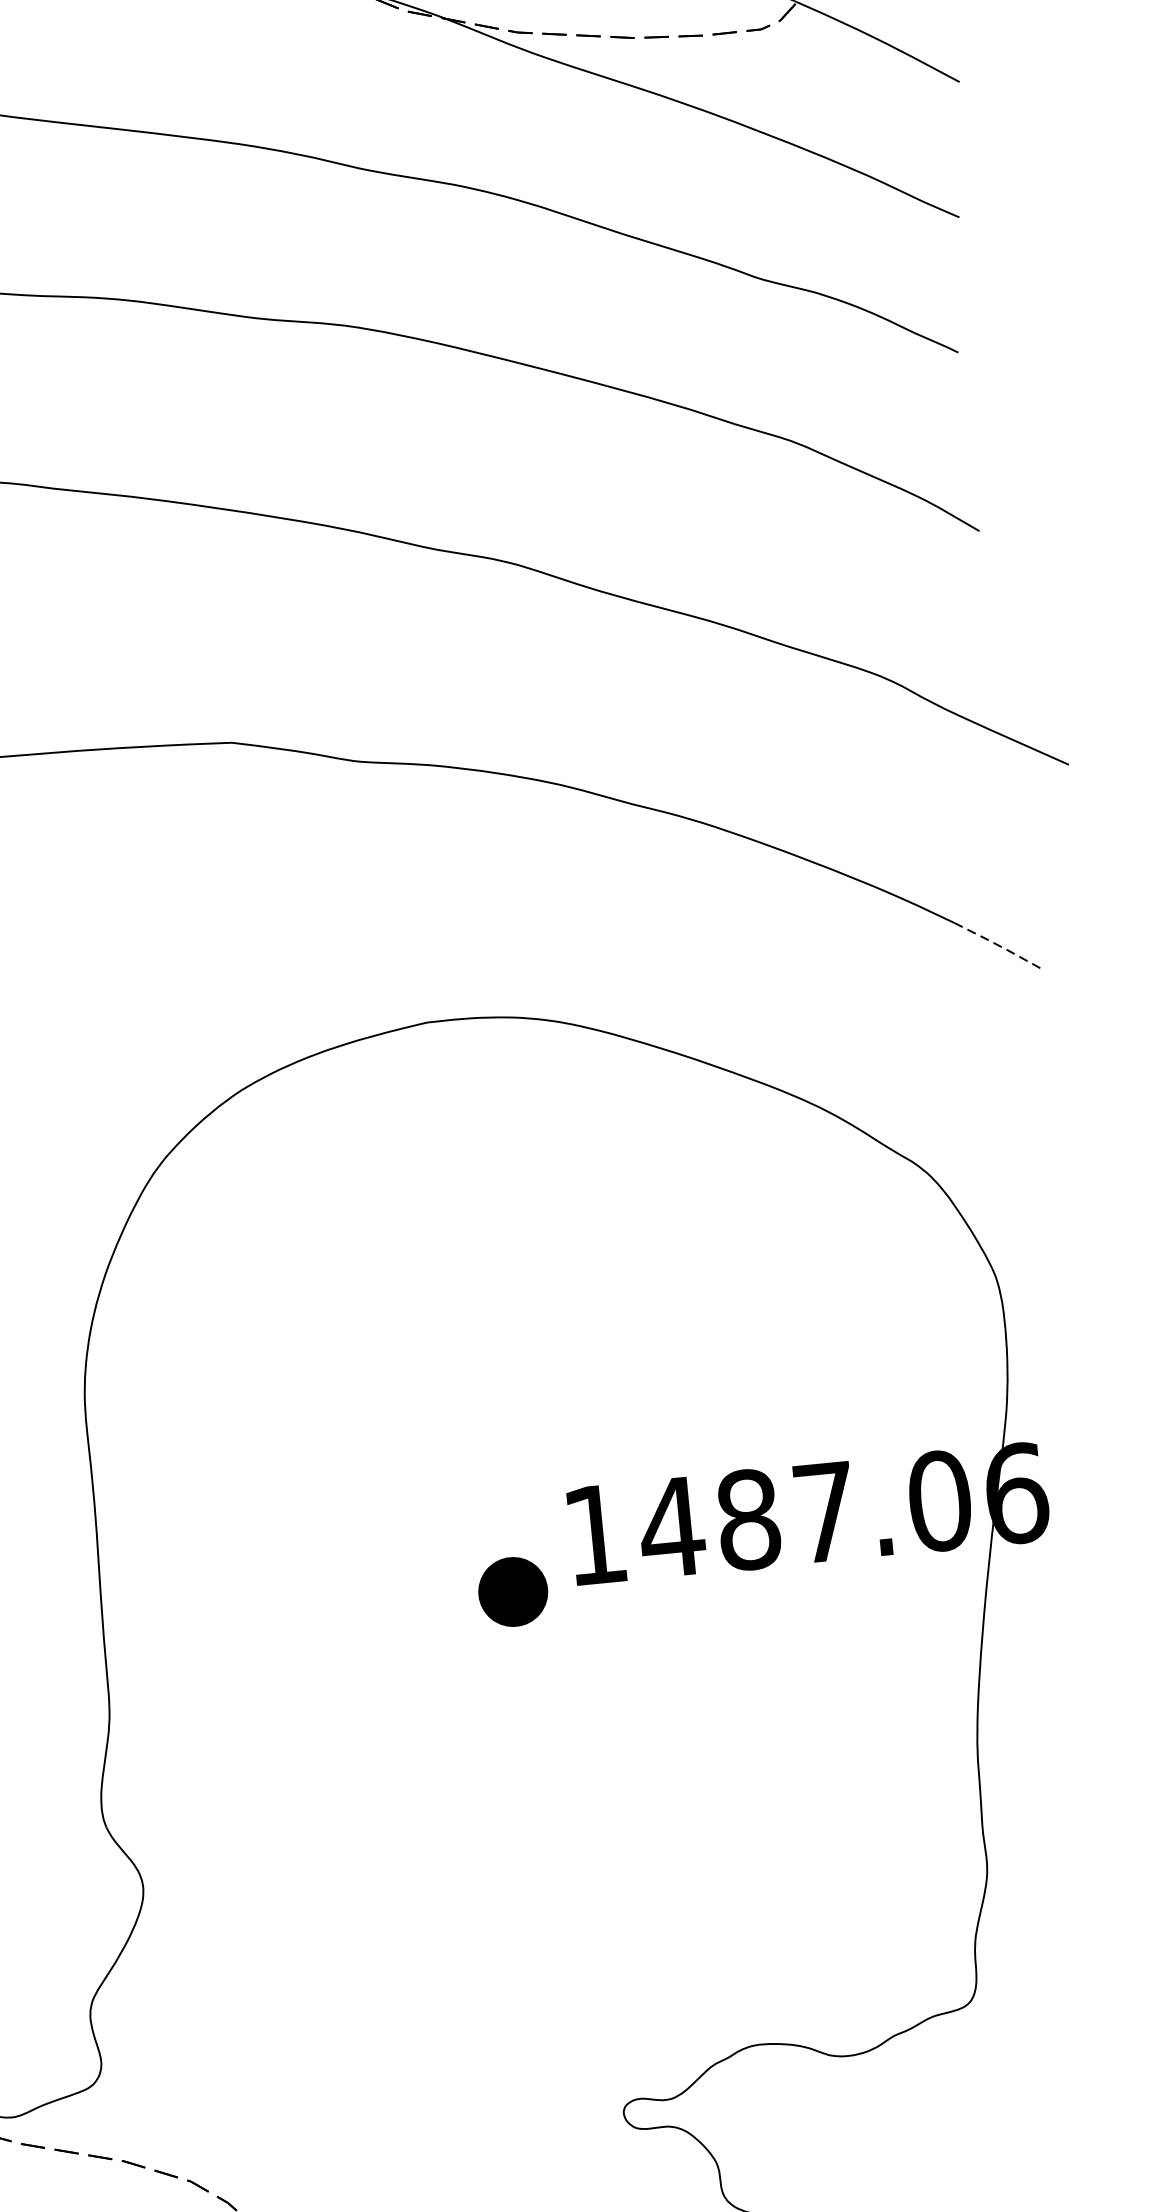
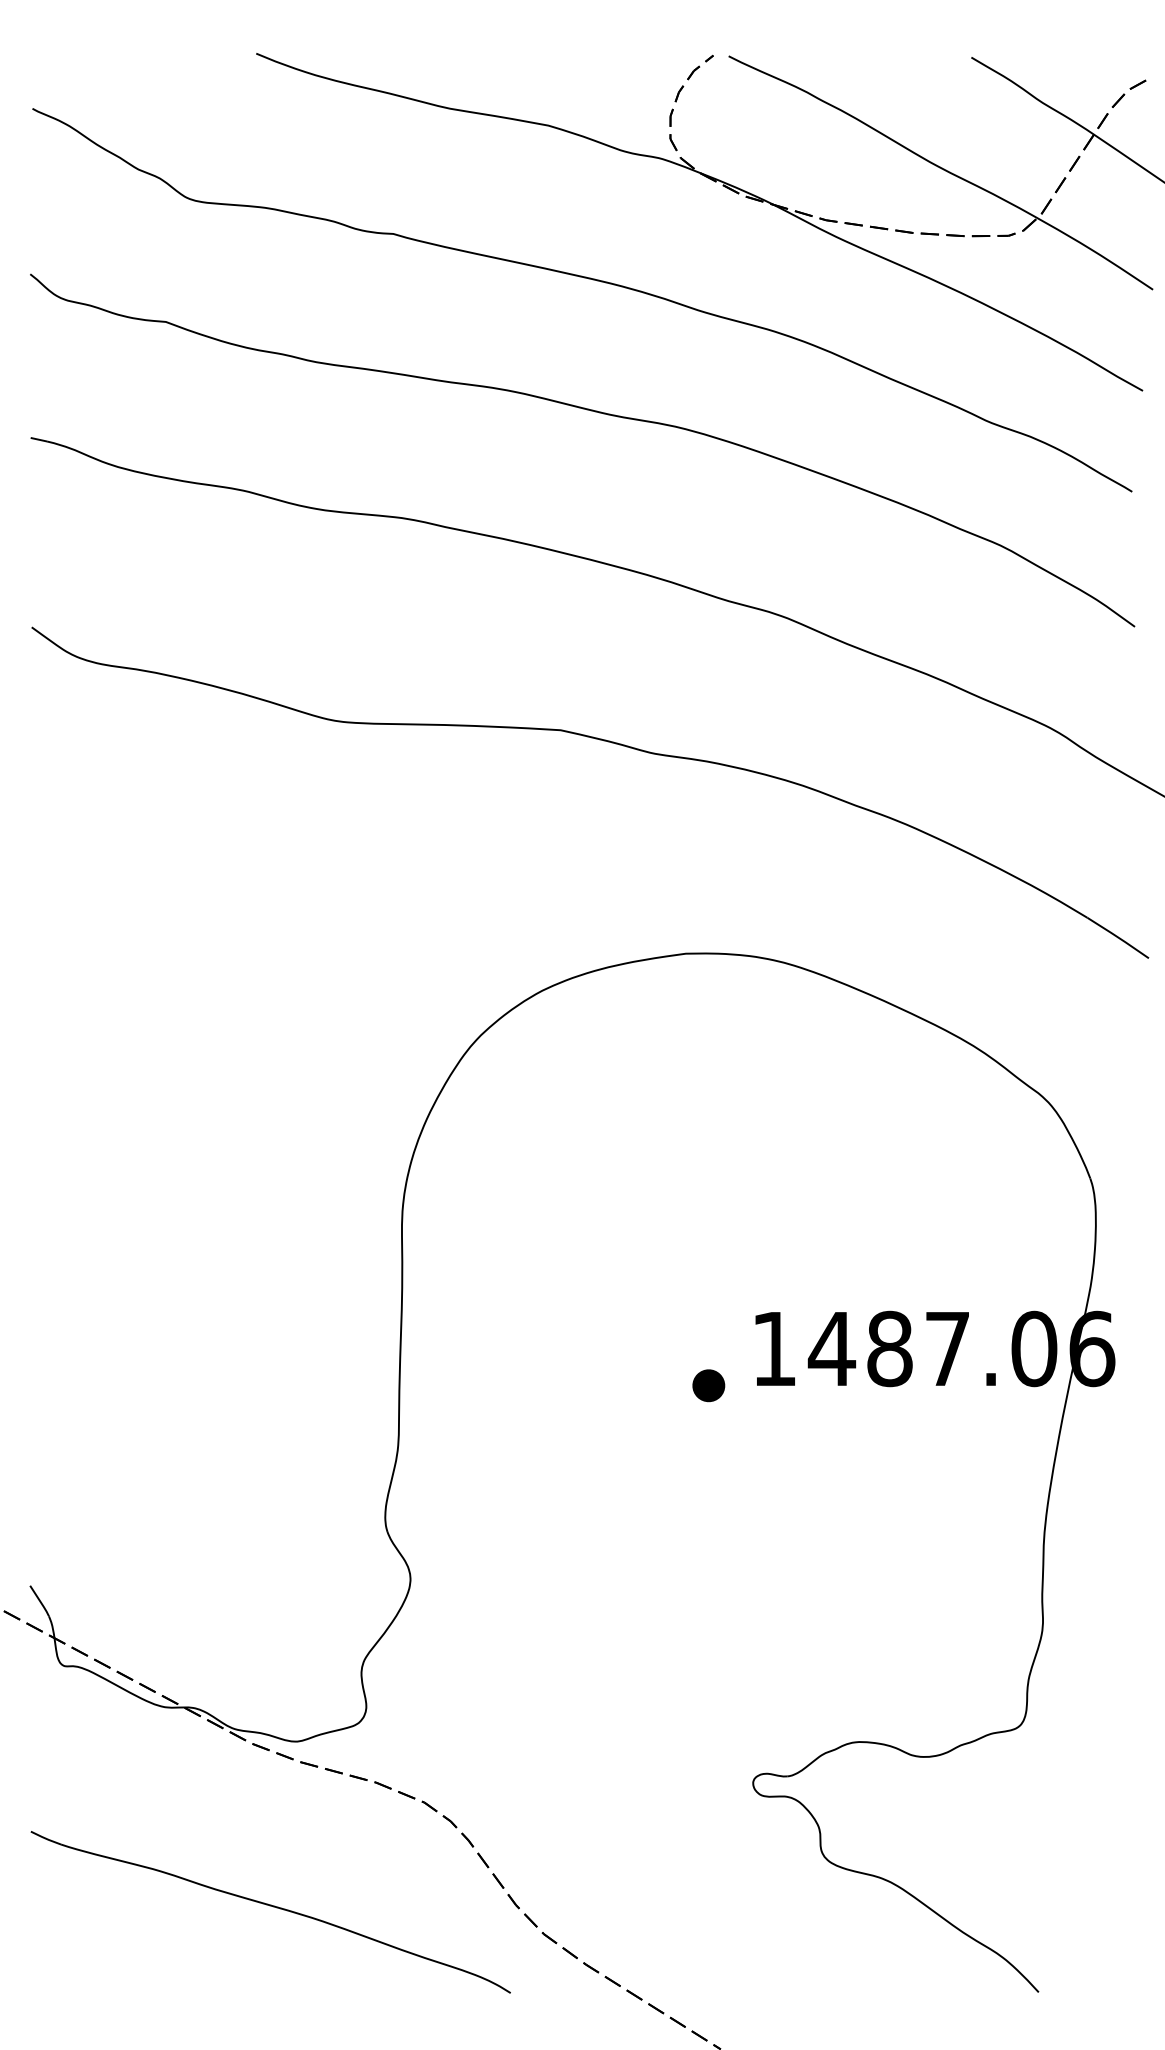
line: (998, 944) -> (1118, 937), dashed -> solid
part: (512, 1591) -> (708, 1385), size x0.62

